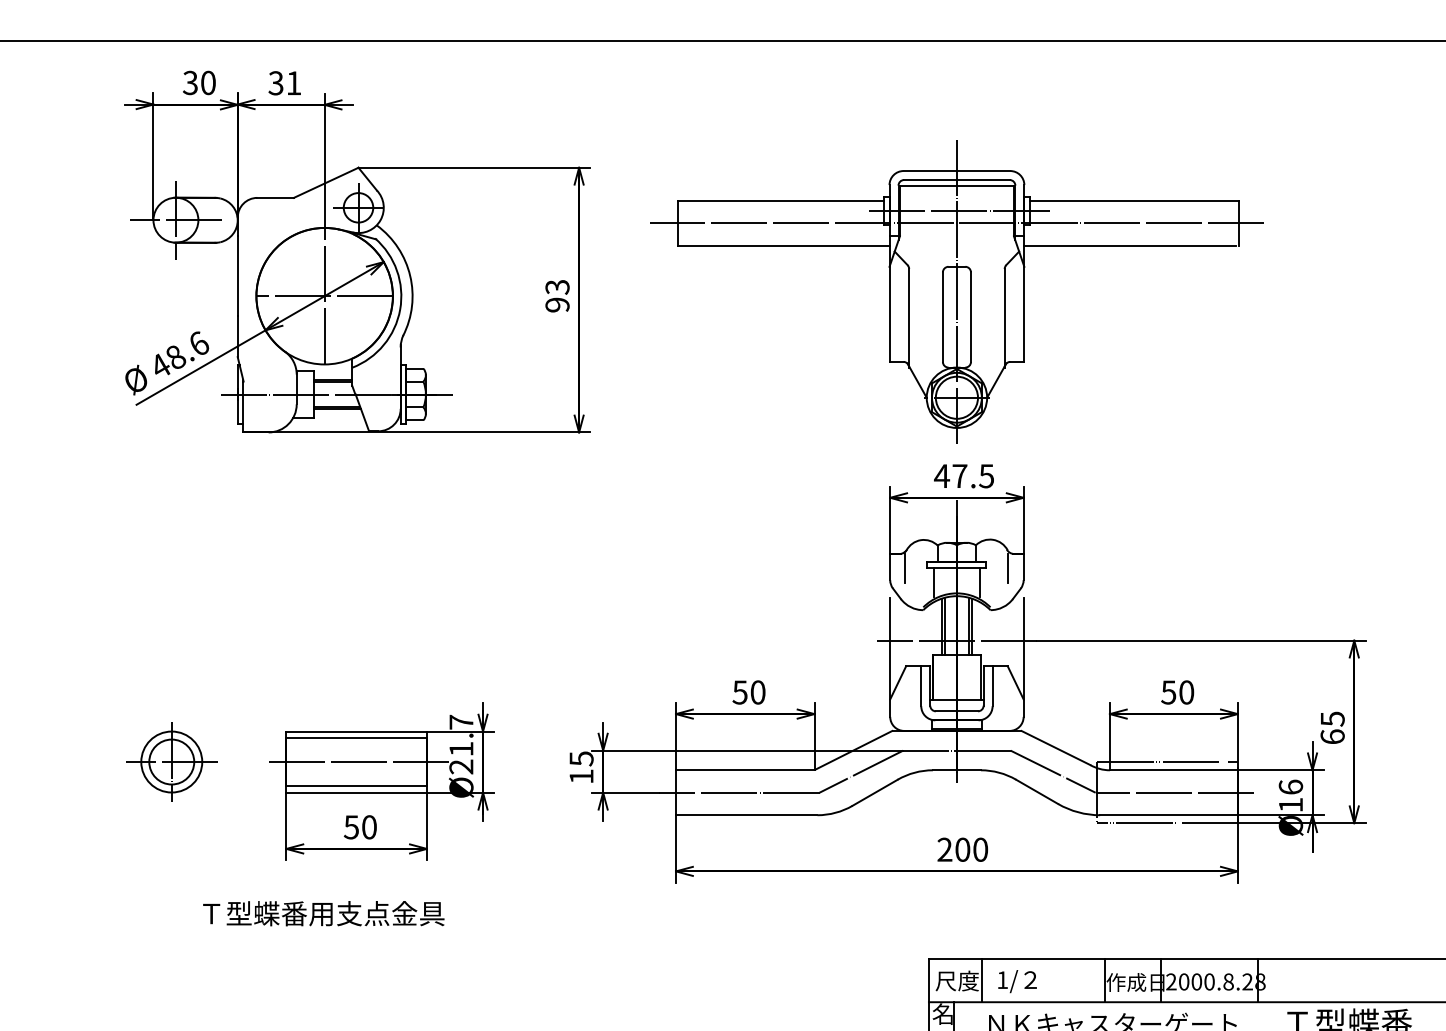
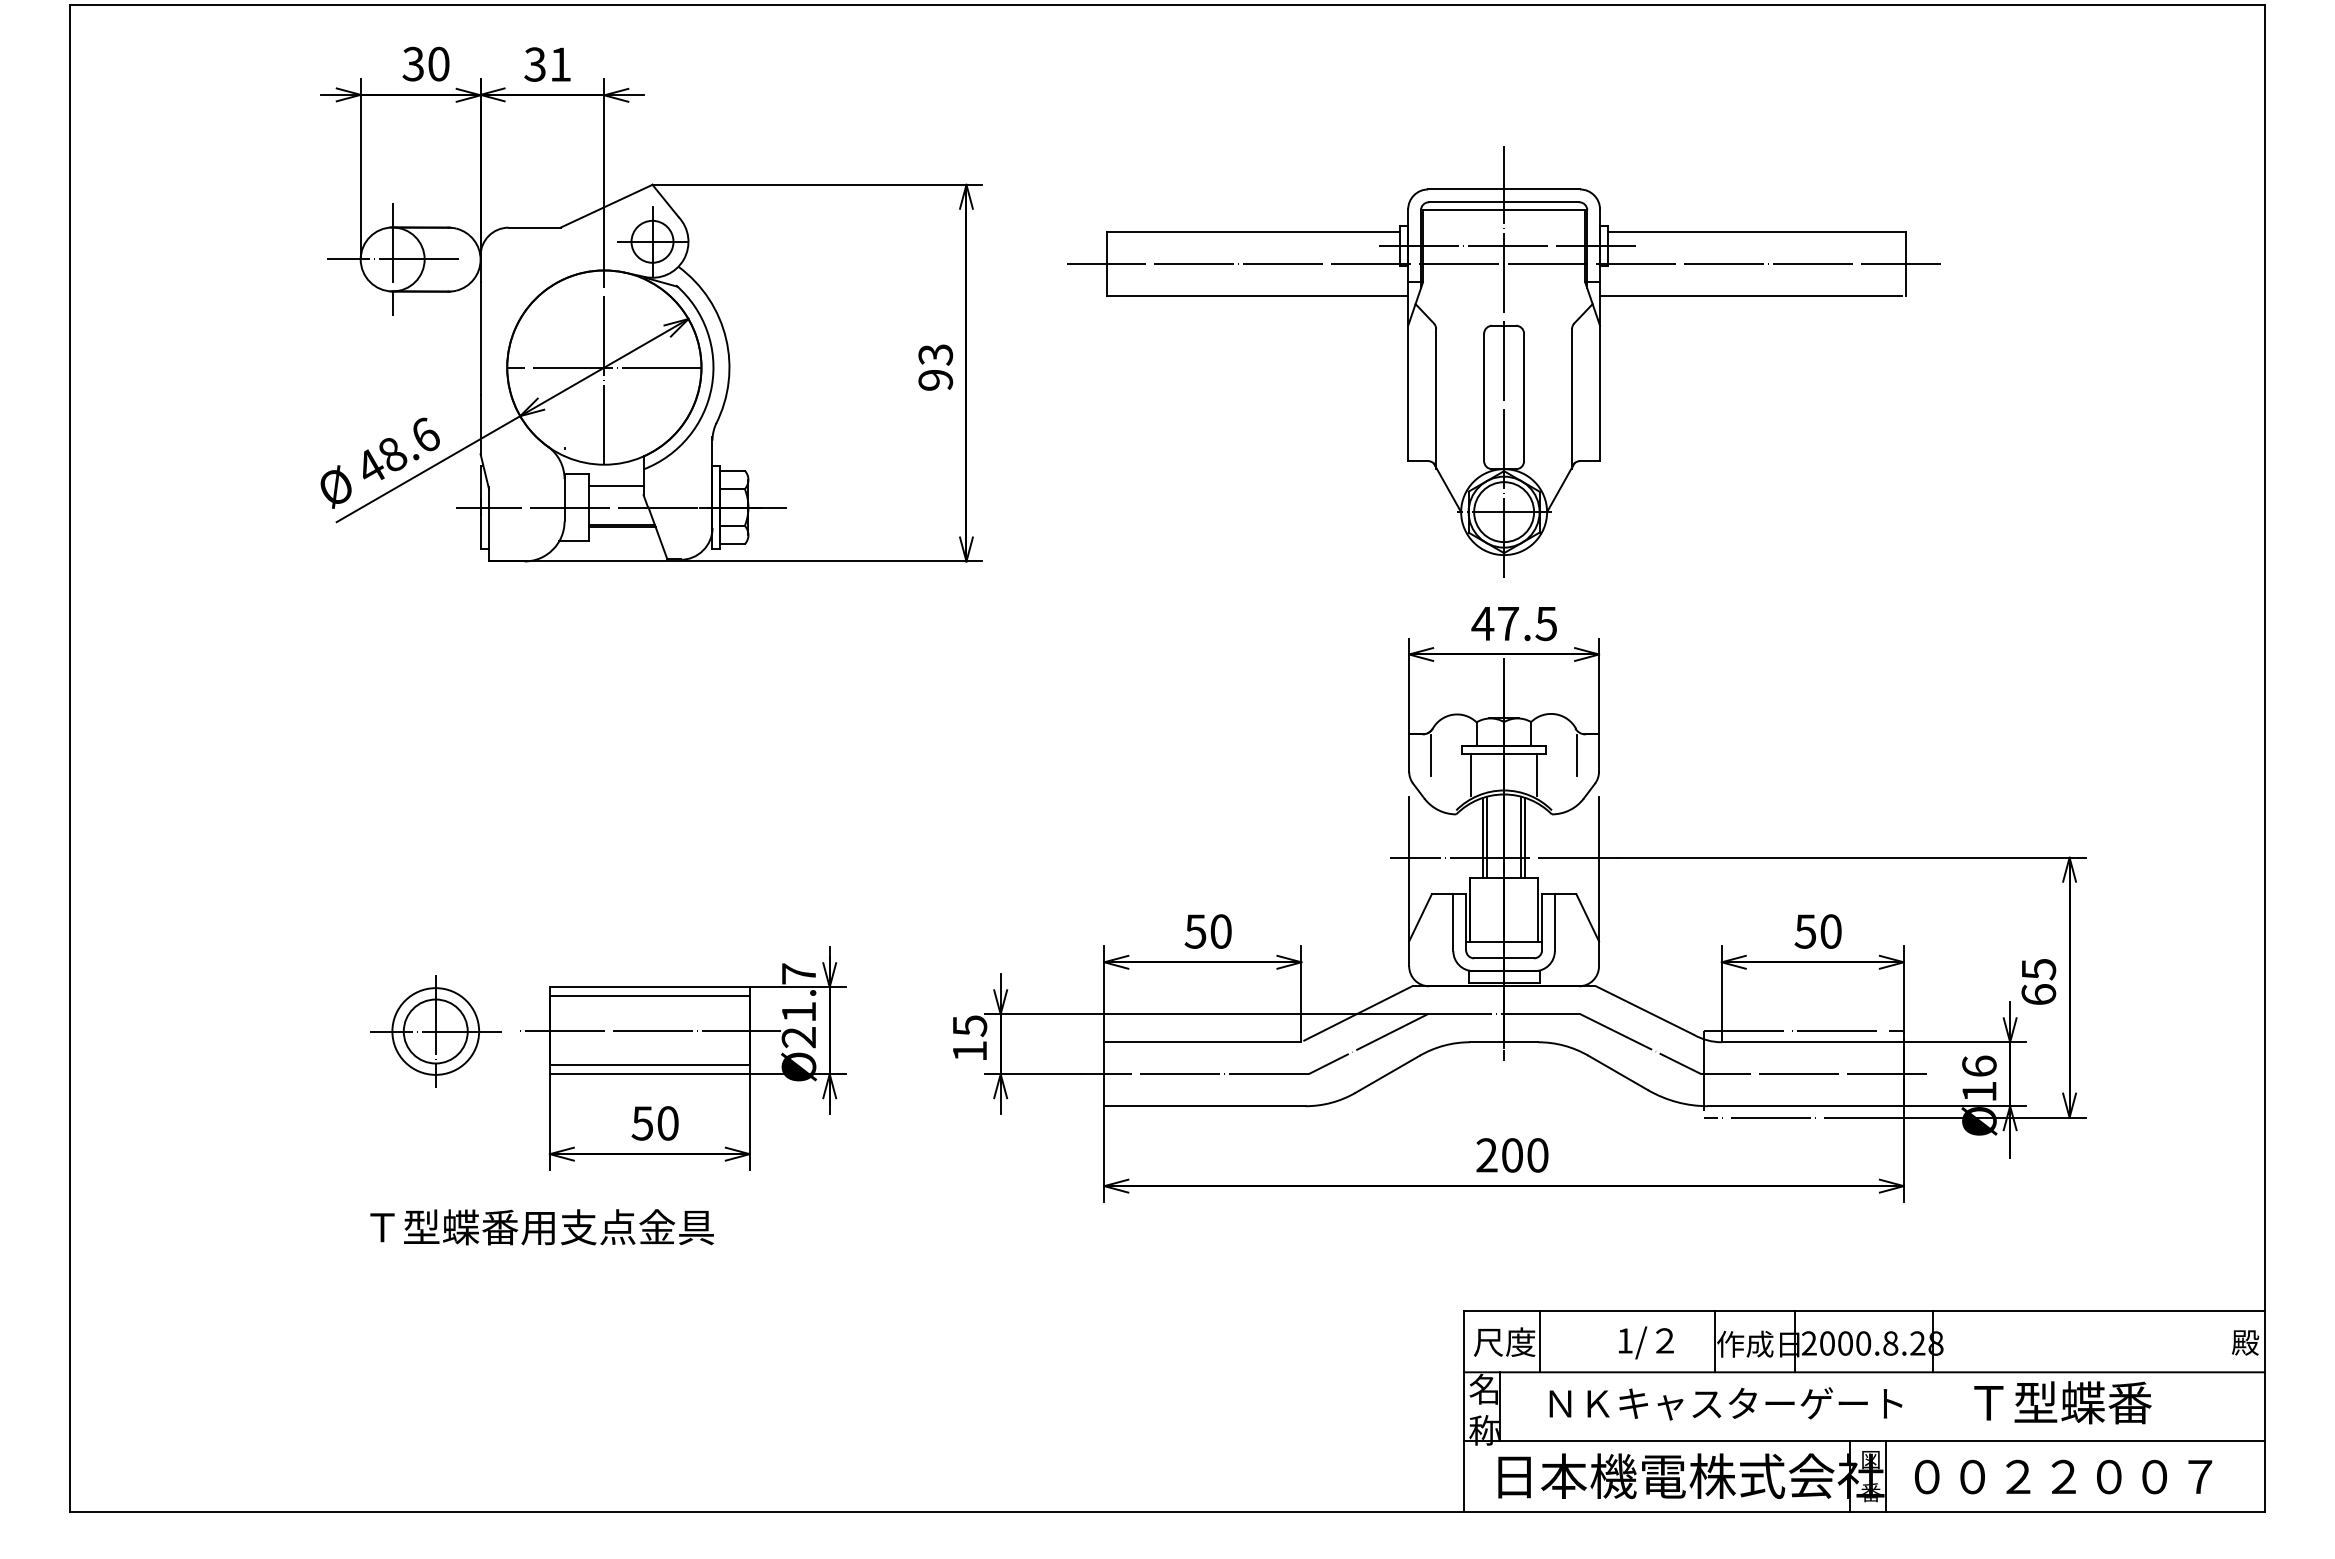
line: (332, 382) -> (615, 490), removed
part: (171, 762) -> (435, 1031), moved
text: (323, 913) -> (541, 1227), moved
text: (1017, 981) -> (1646, 1342), moved

